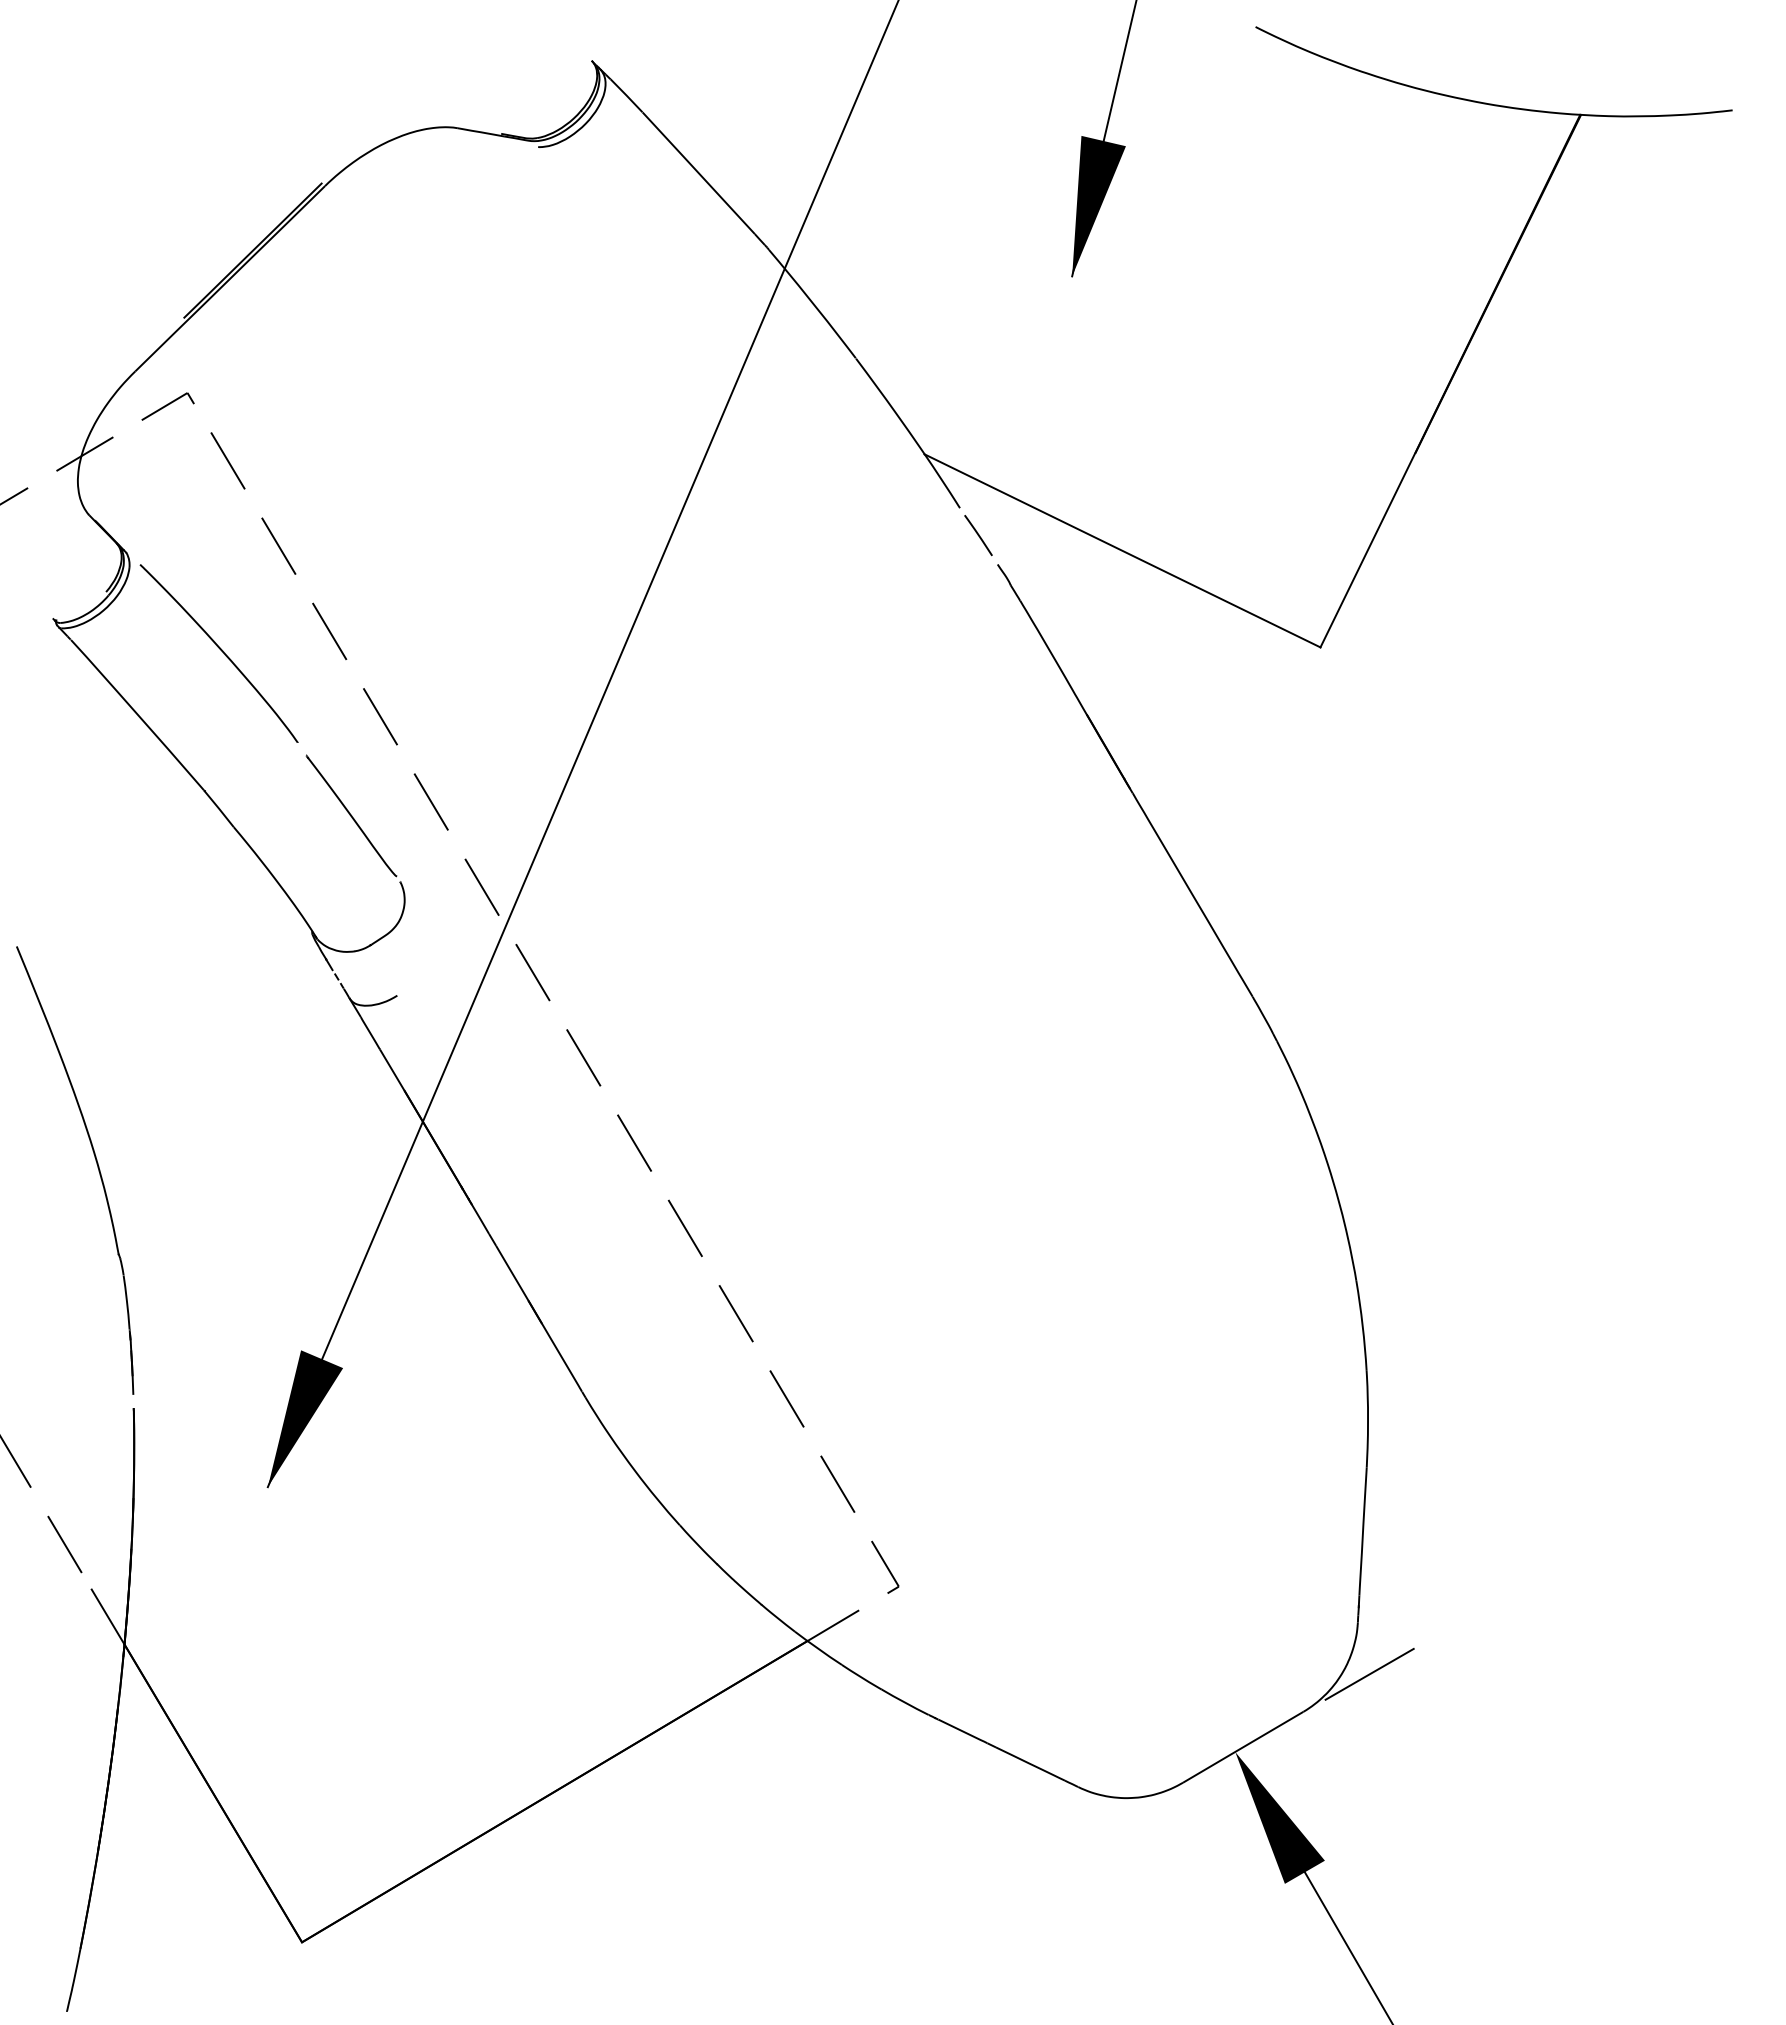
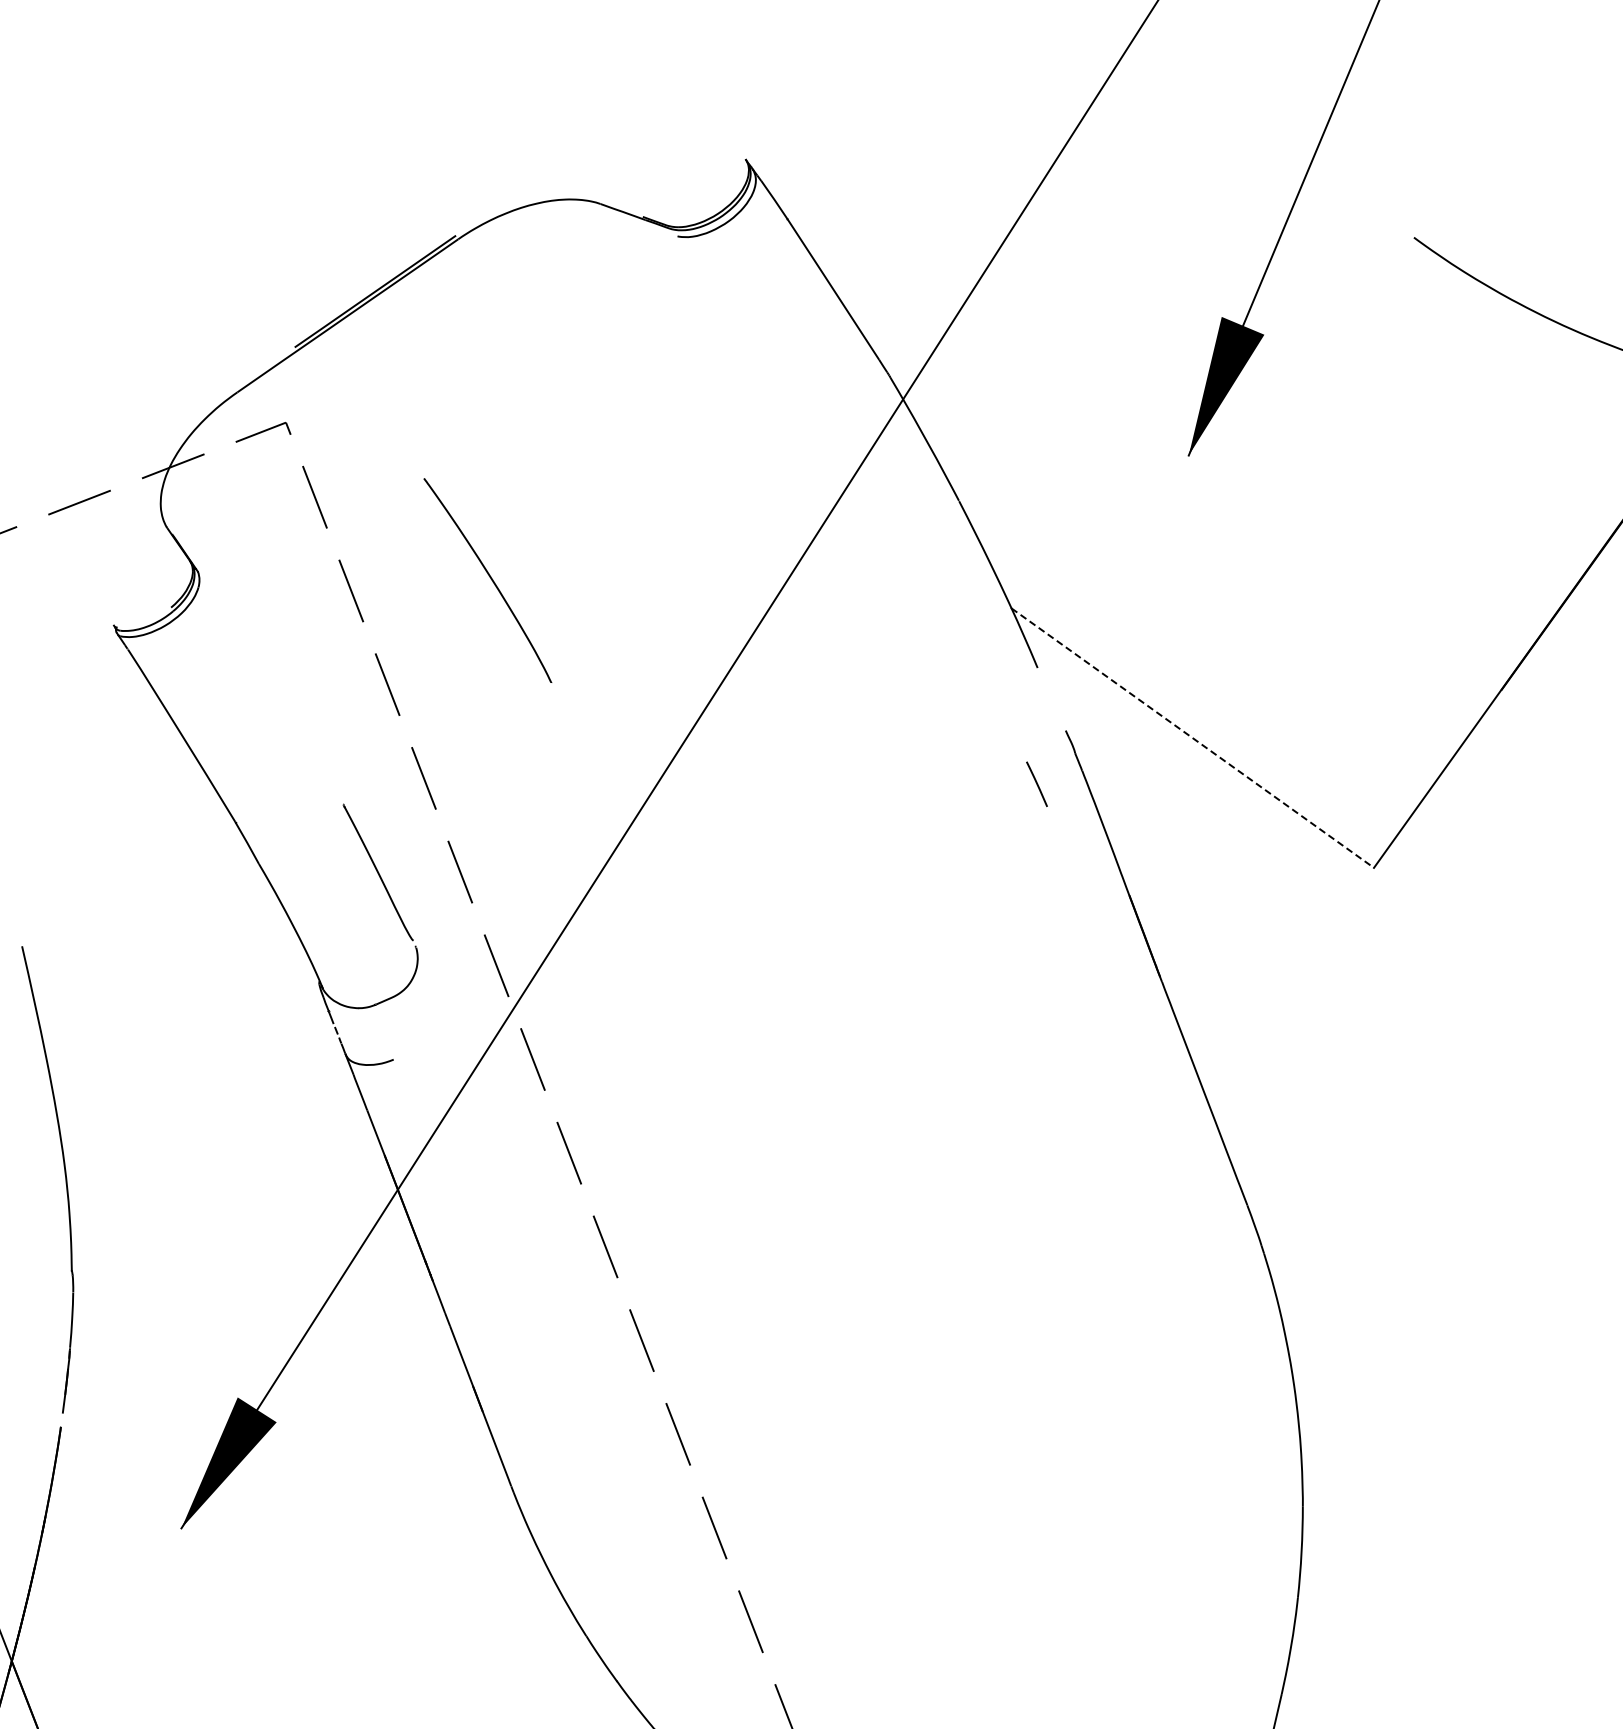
line: (978, 535) -> (1036, 784), moved
line: (1123, 551) -> (1193, 738), solid -> dashed
curve: (220, 650) -> (489, 577), moved

